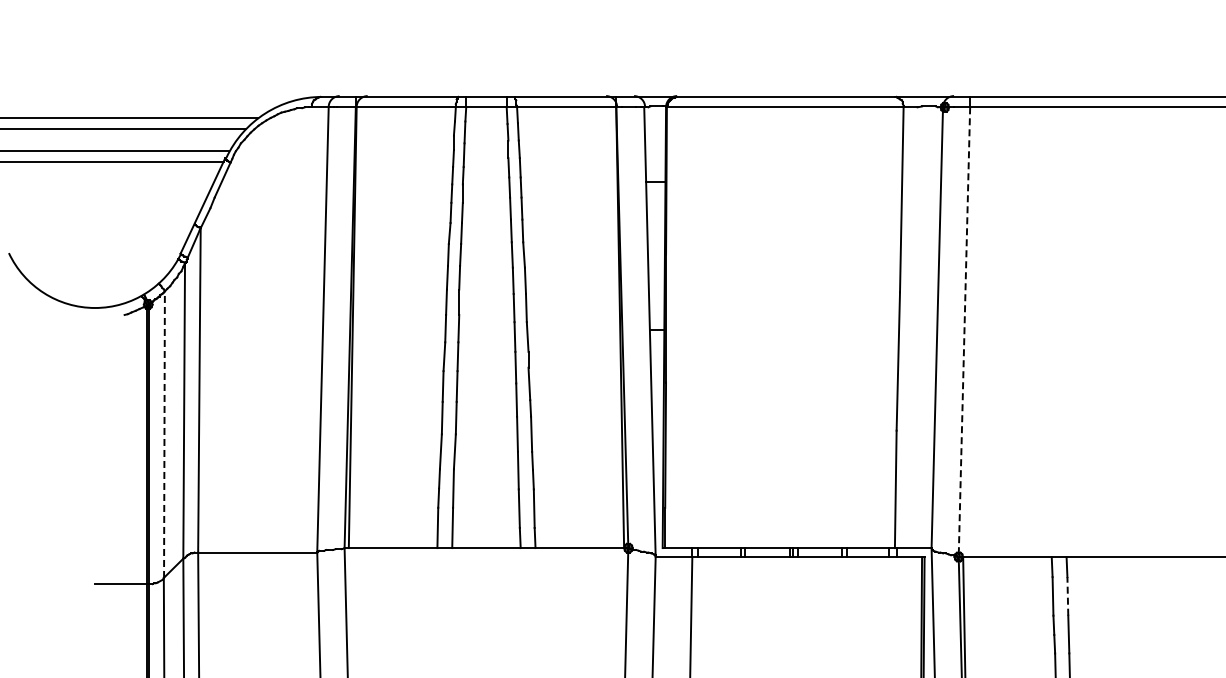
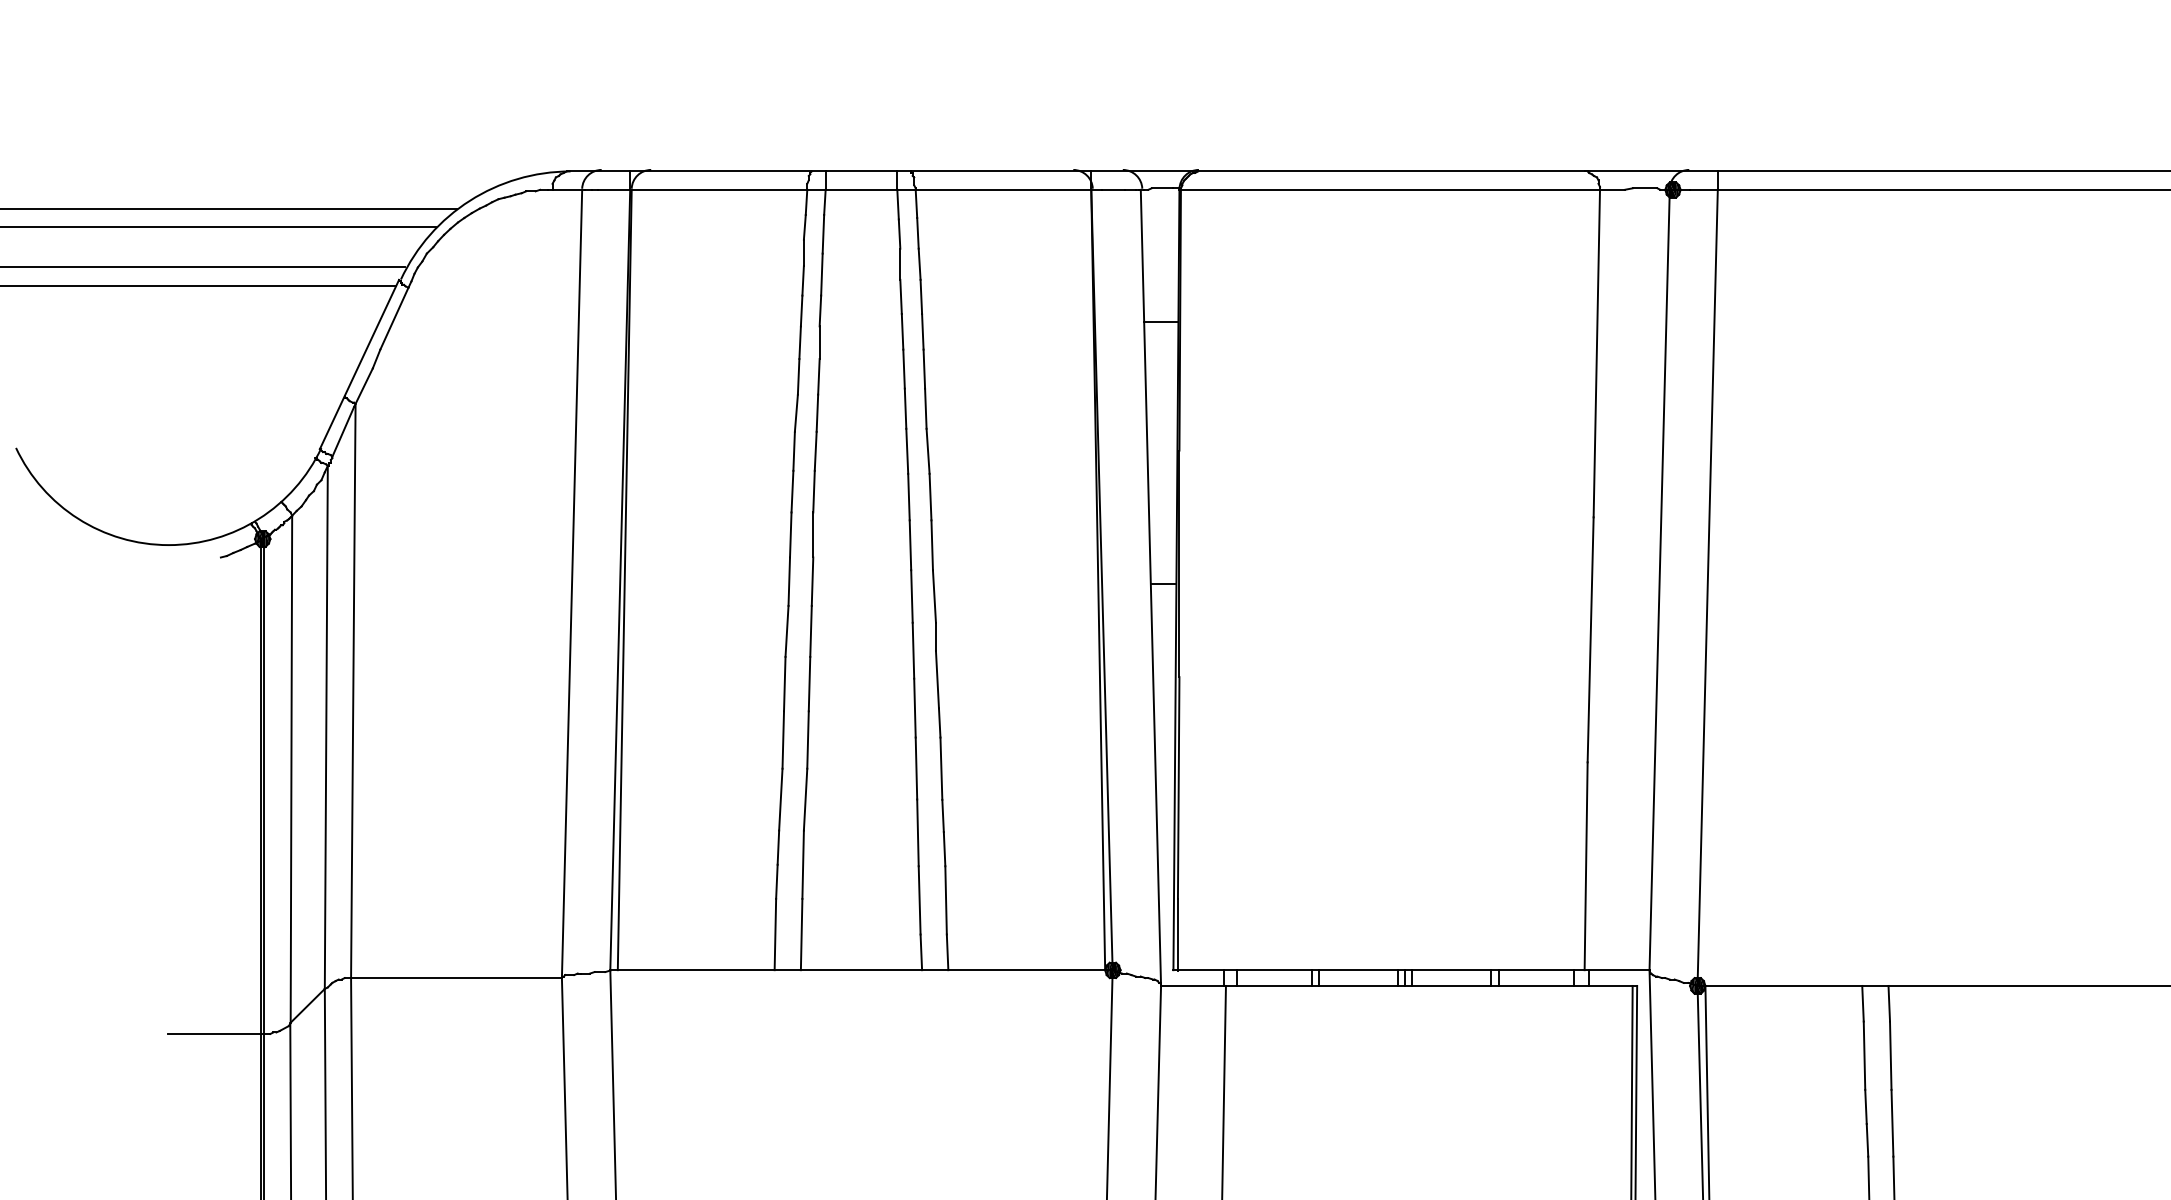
line: (964, 332) -> (1707, 588), dashed -> solid
line: (164, 434) -> (291, 769), dashed -> solid
line: (1067, 595) -> (1890, 1054), dashed -> solid

